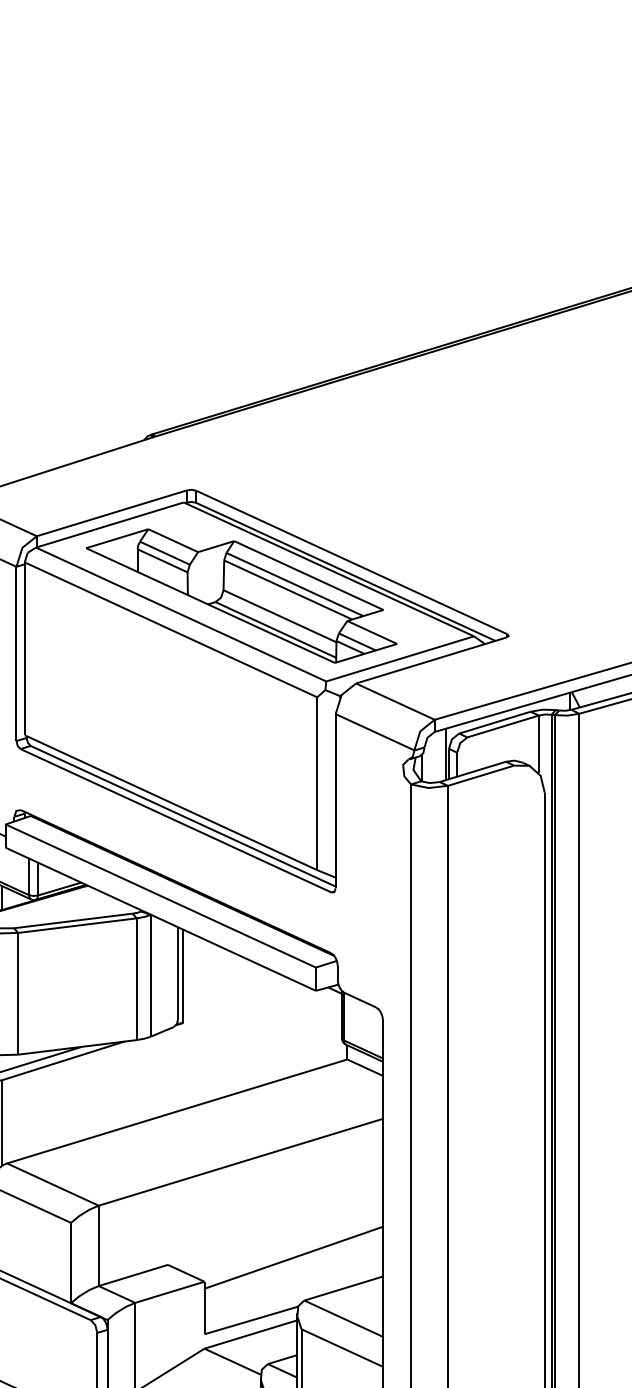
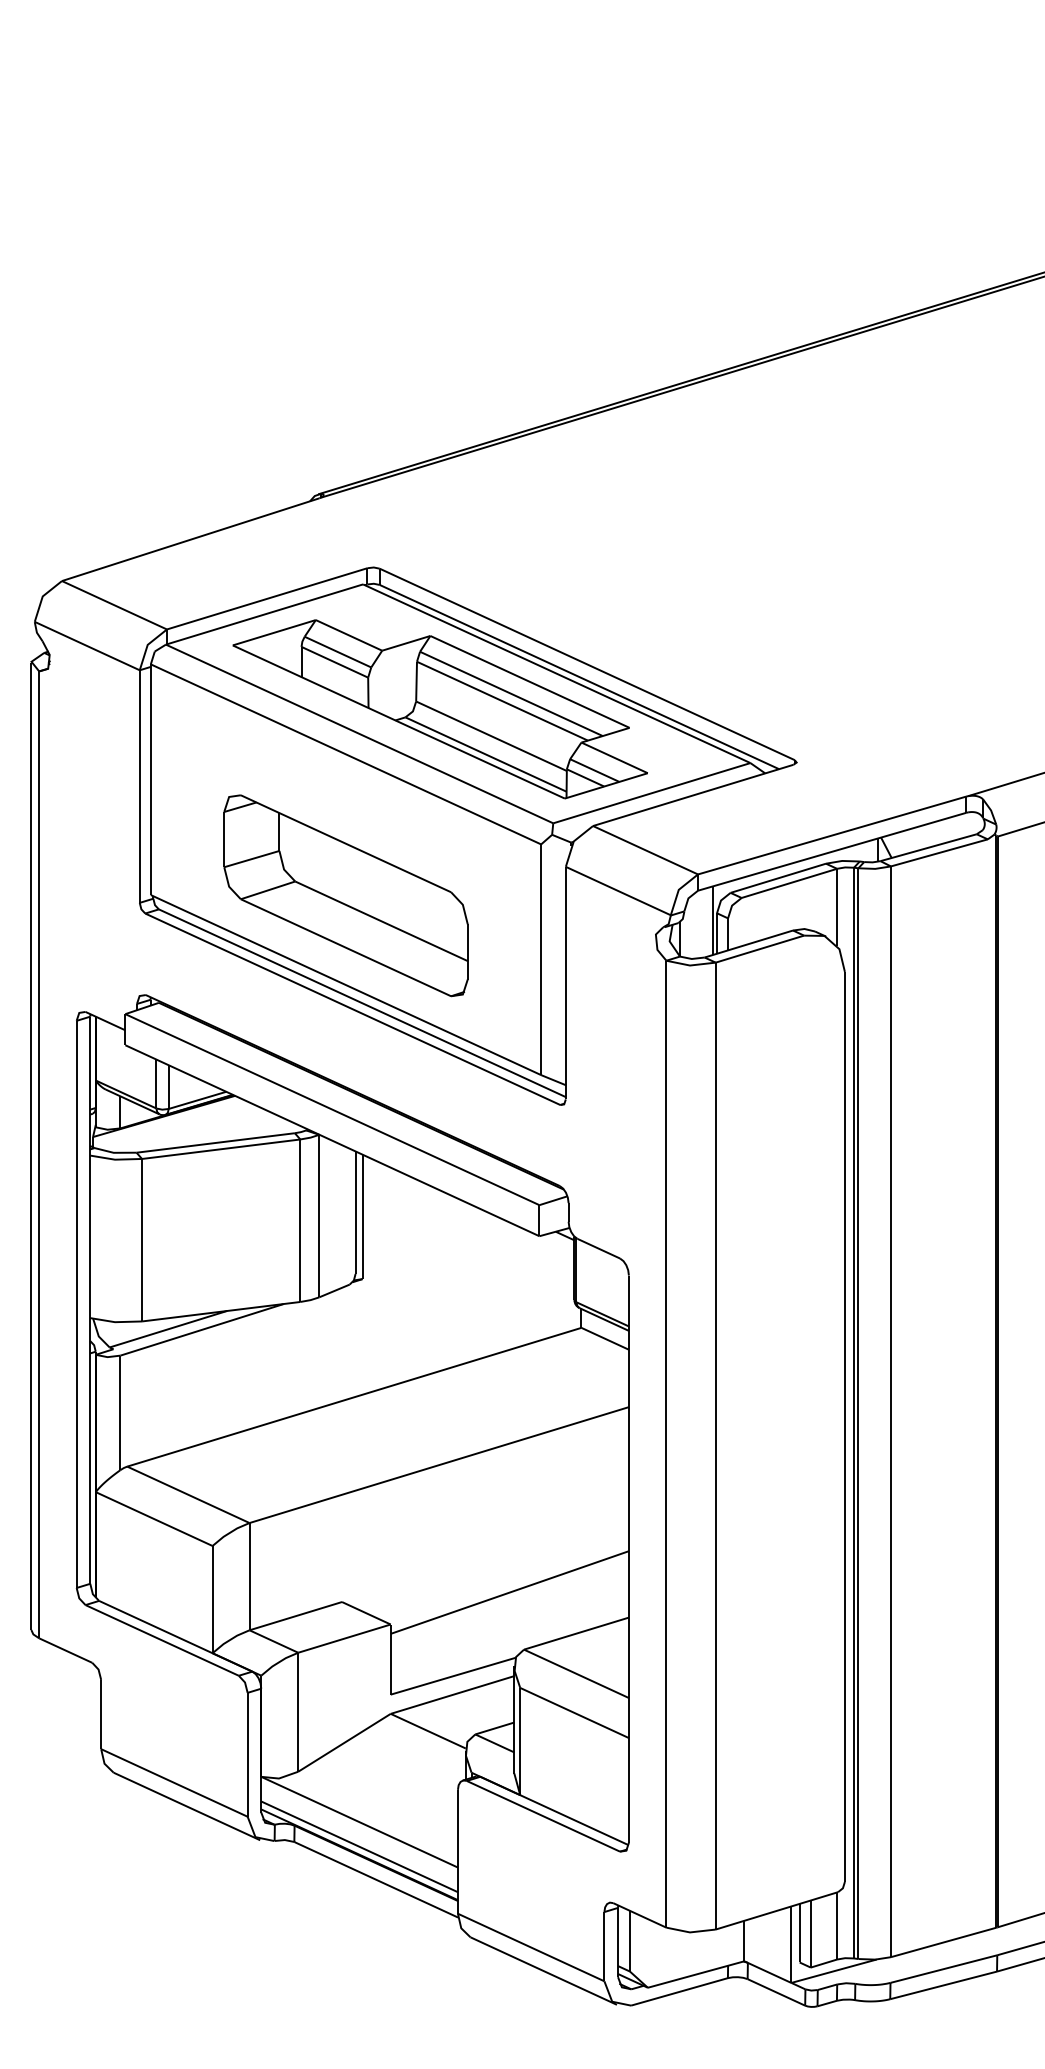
part: (170, 735) -> (345, 895), added

